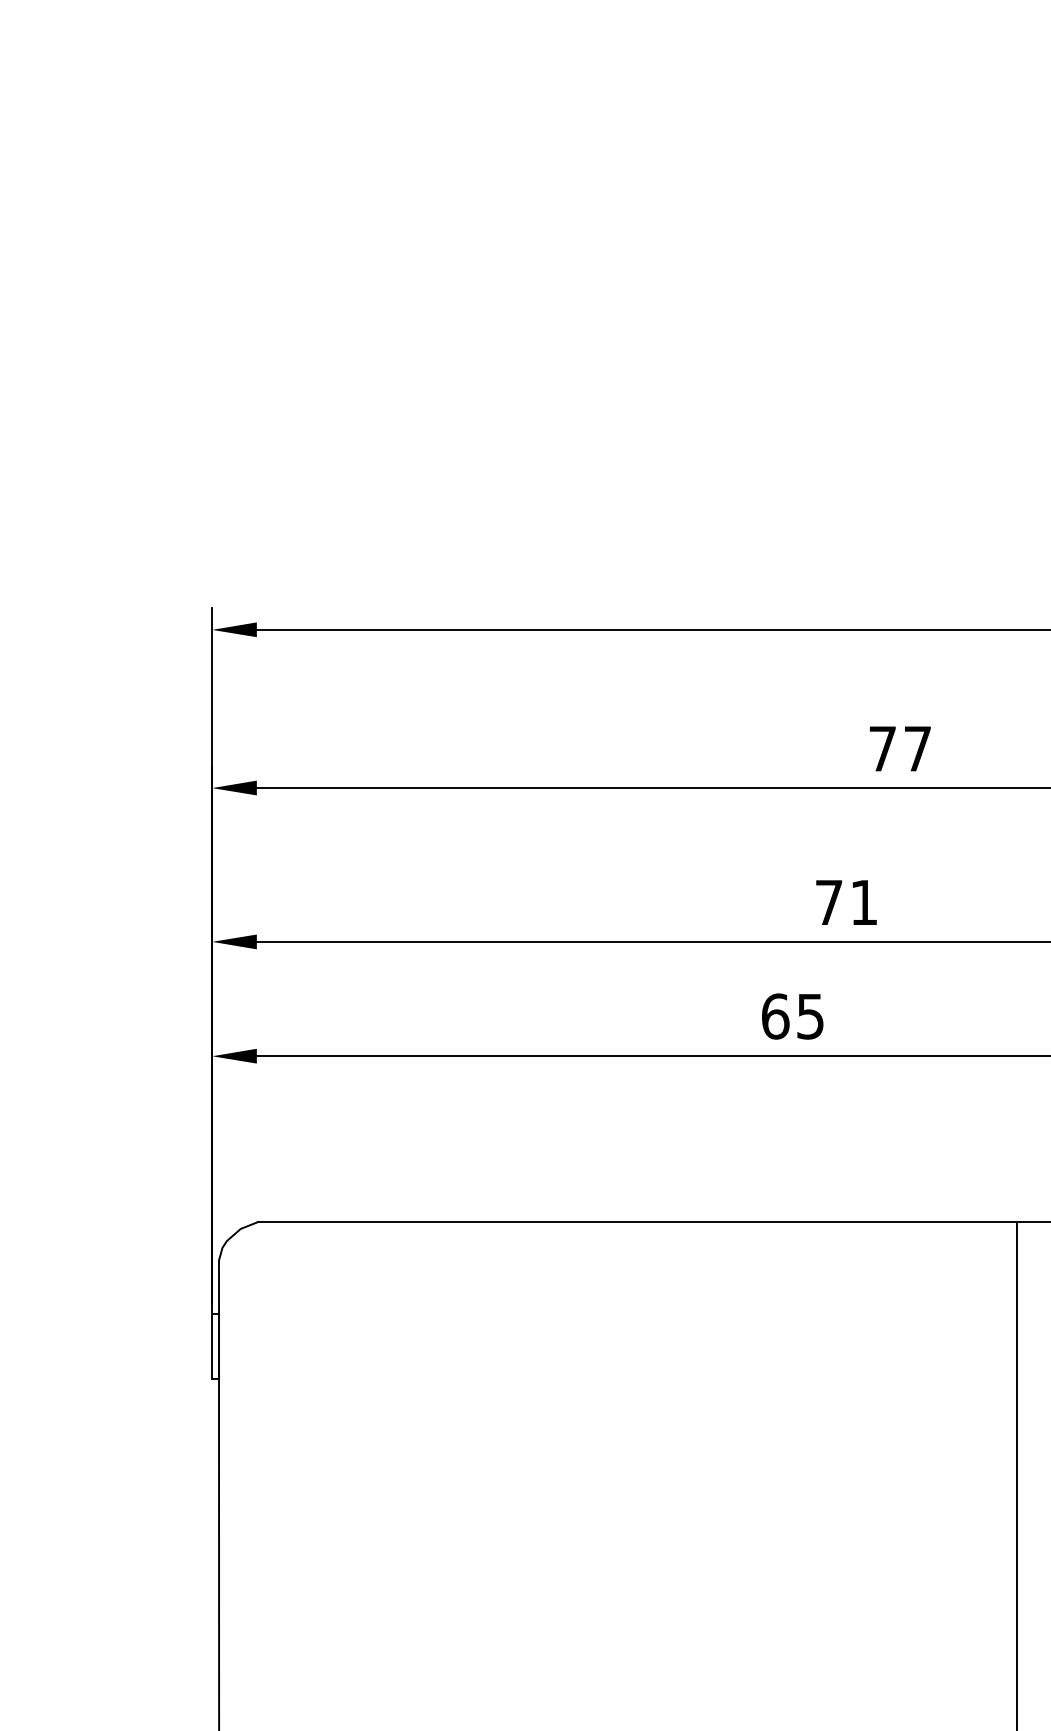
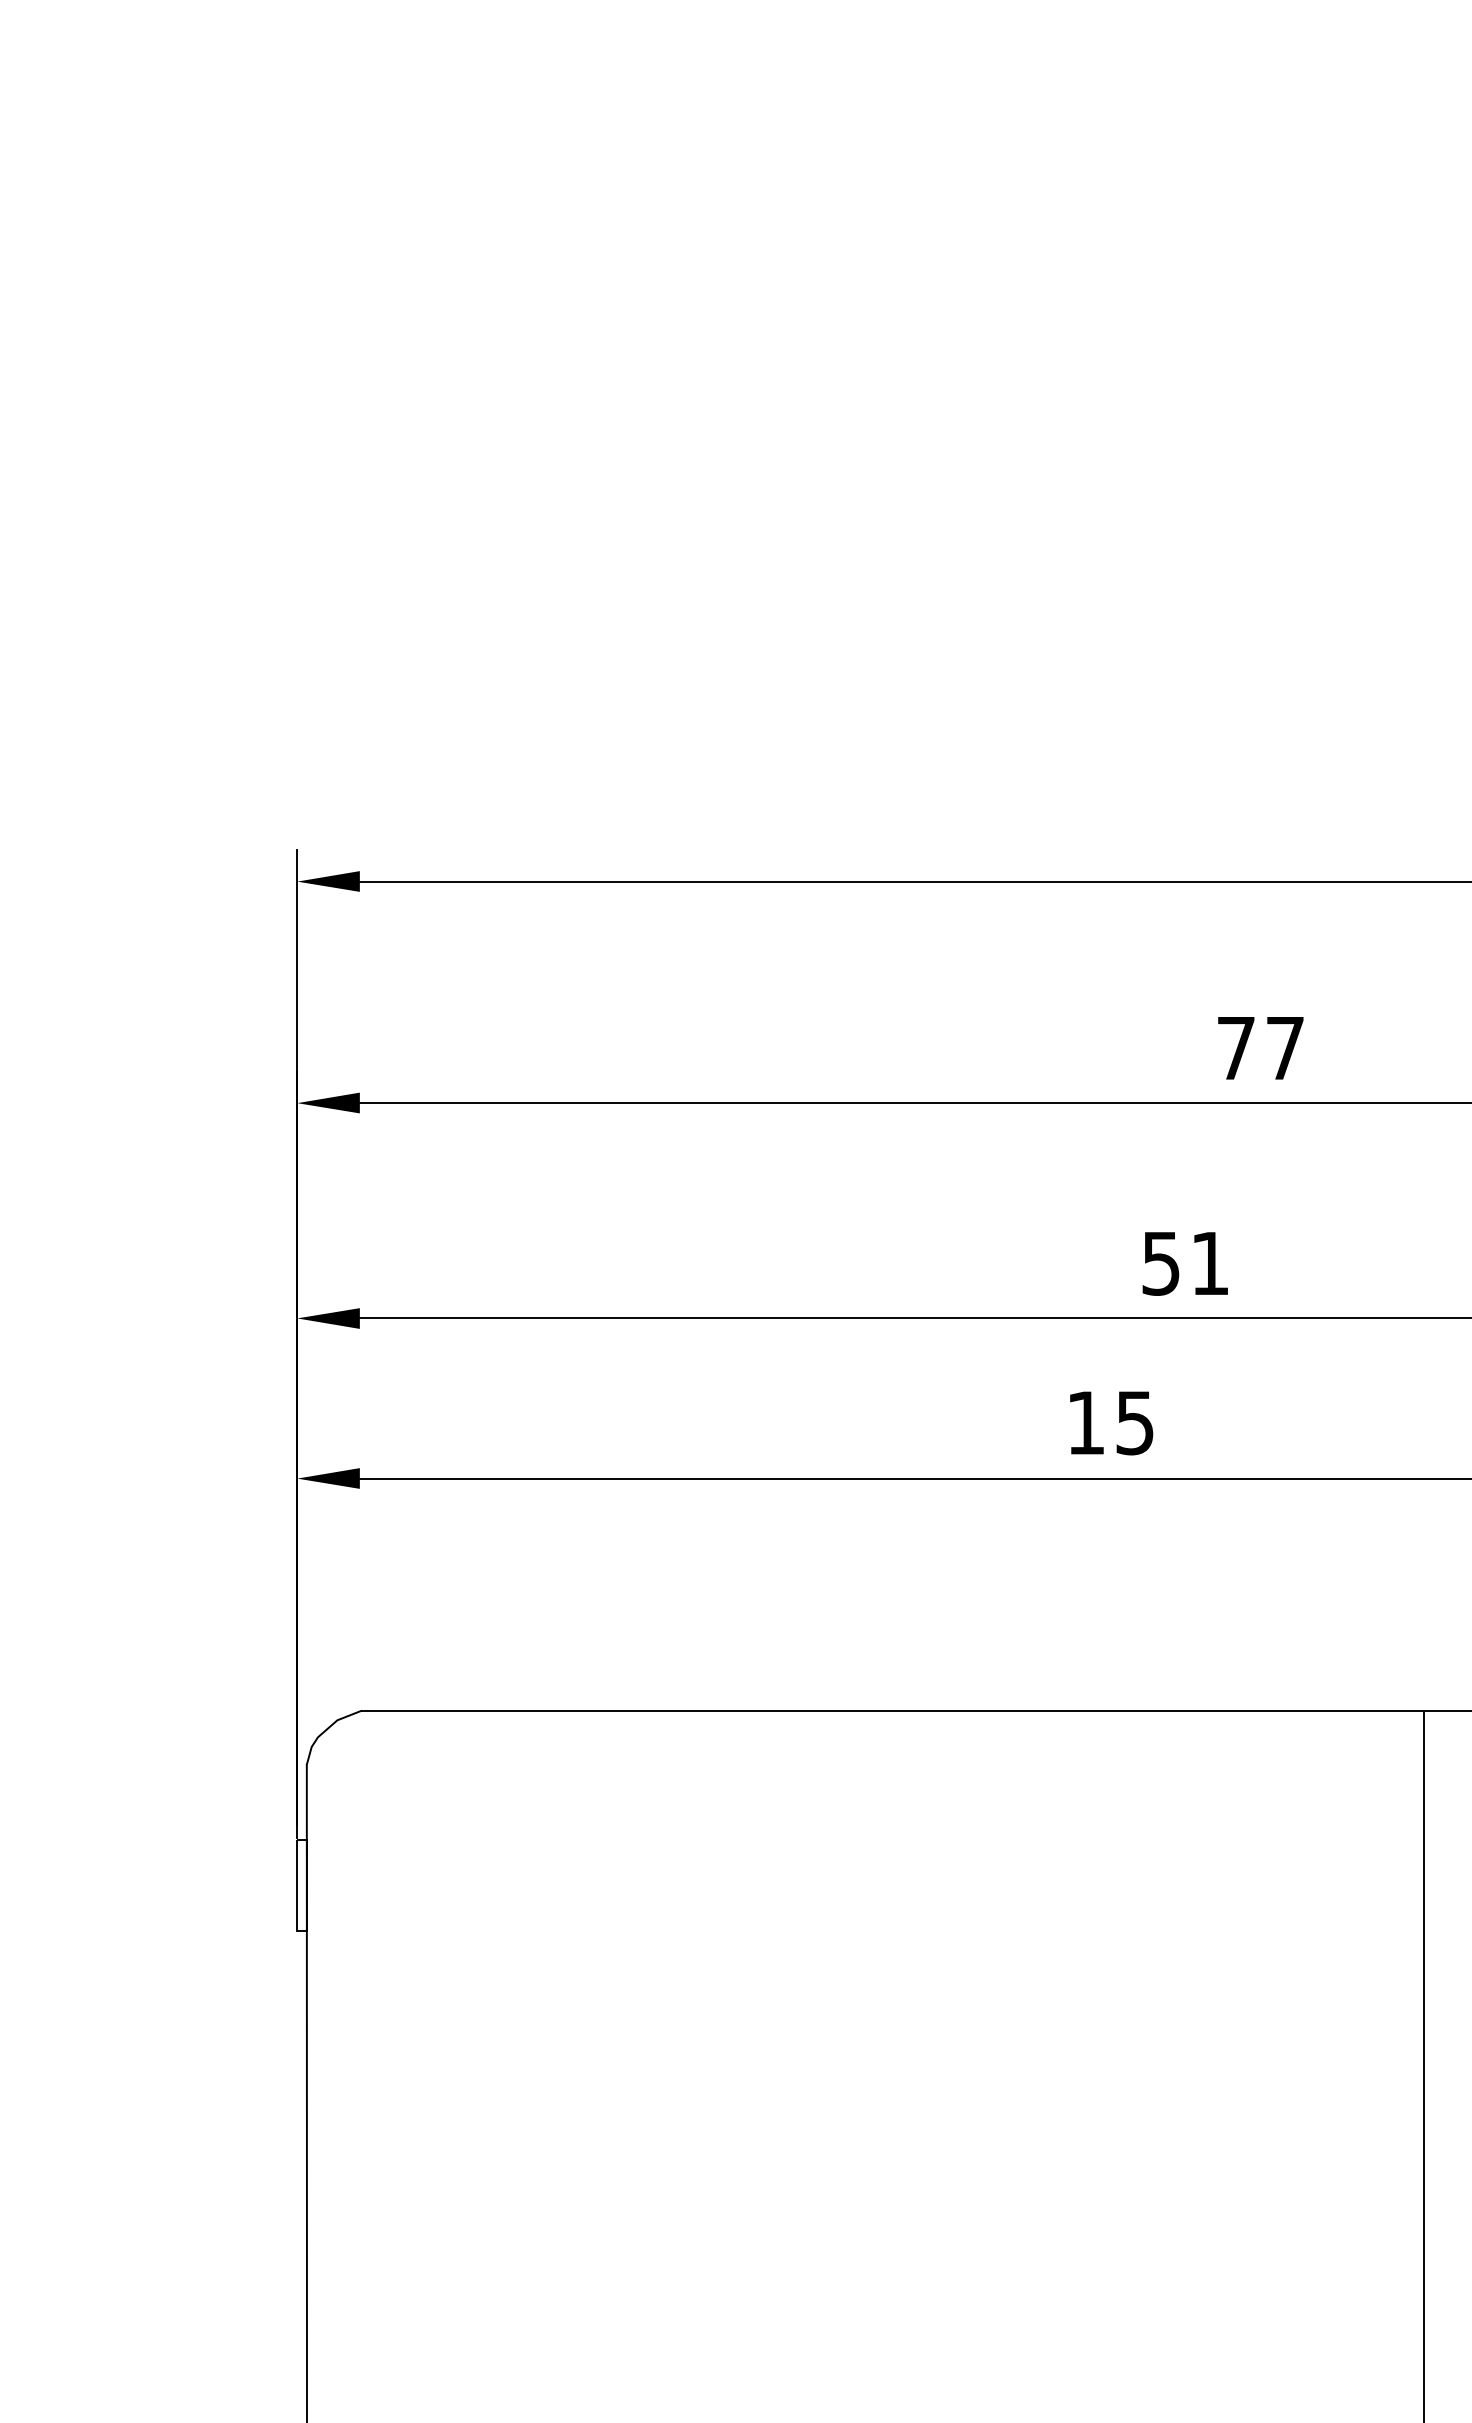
text: (828, 902) -> (1160, 1263), 71 -> 51
text: (775, 1016) -> (1086, 1422), 65 -> 15

